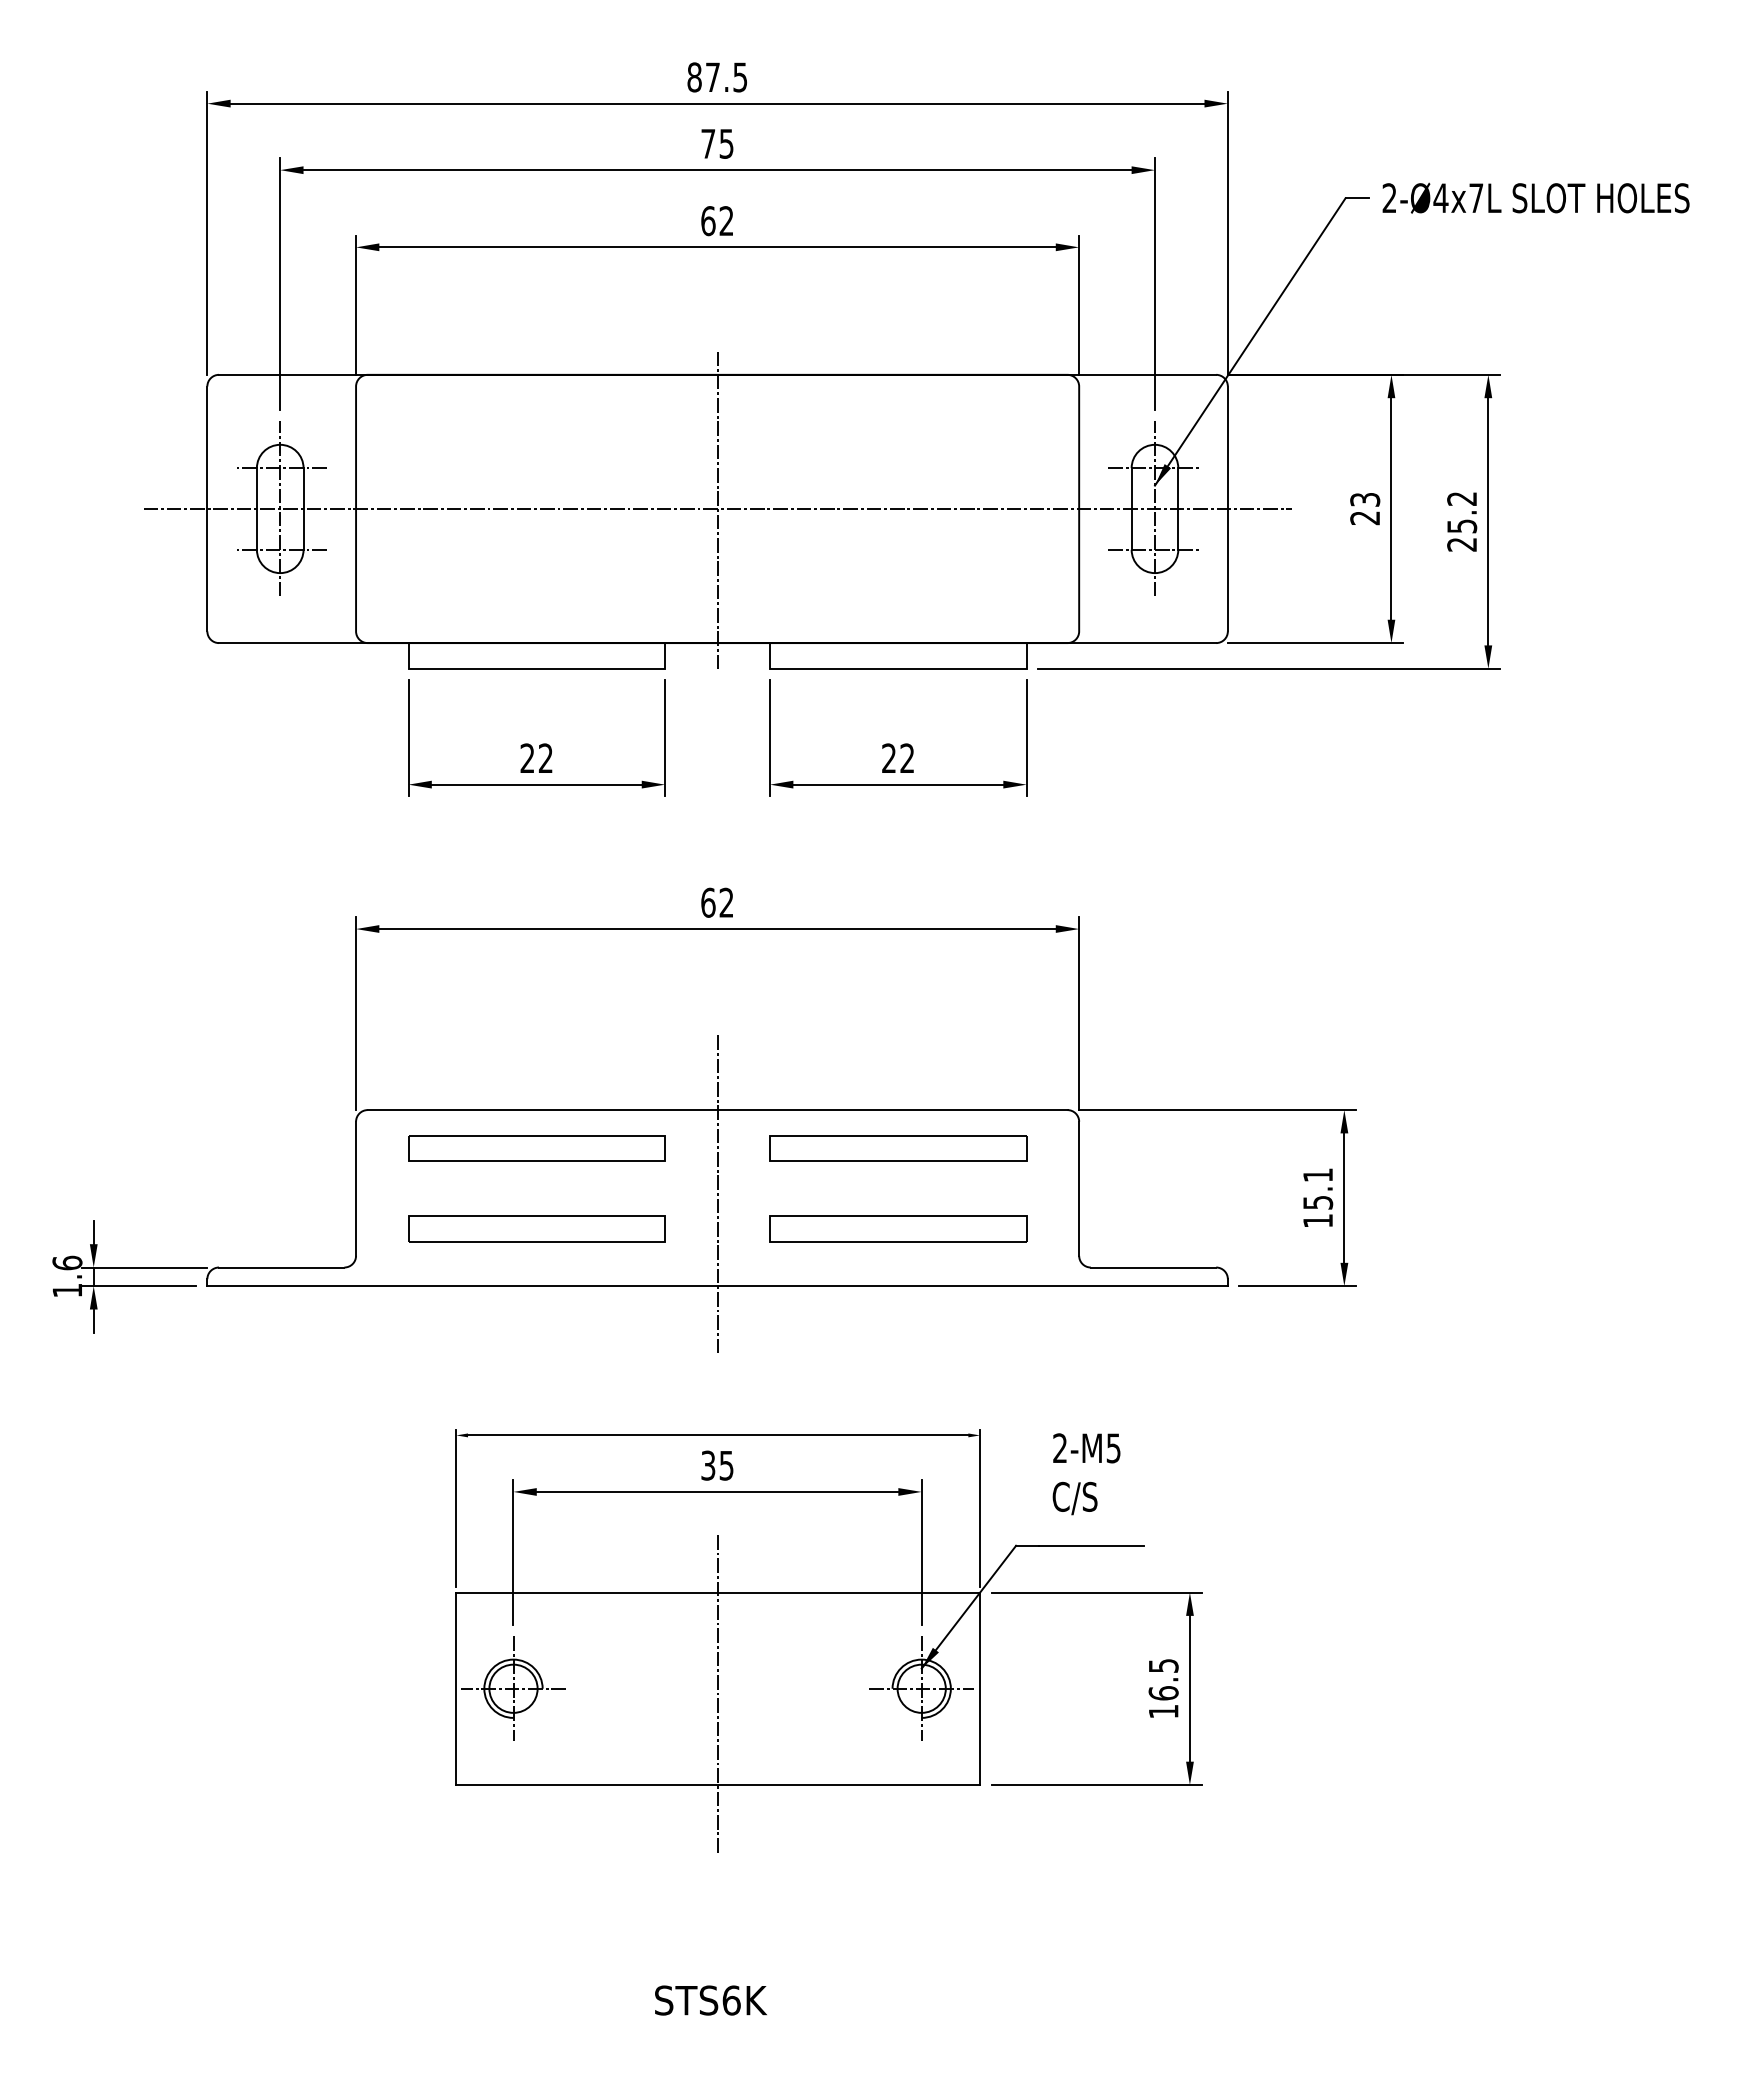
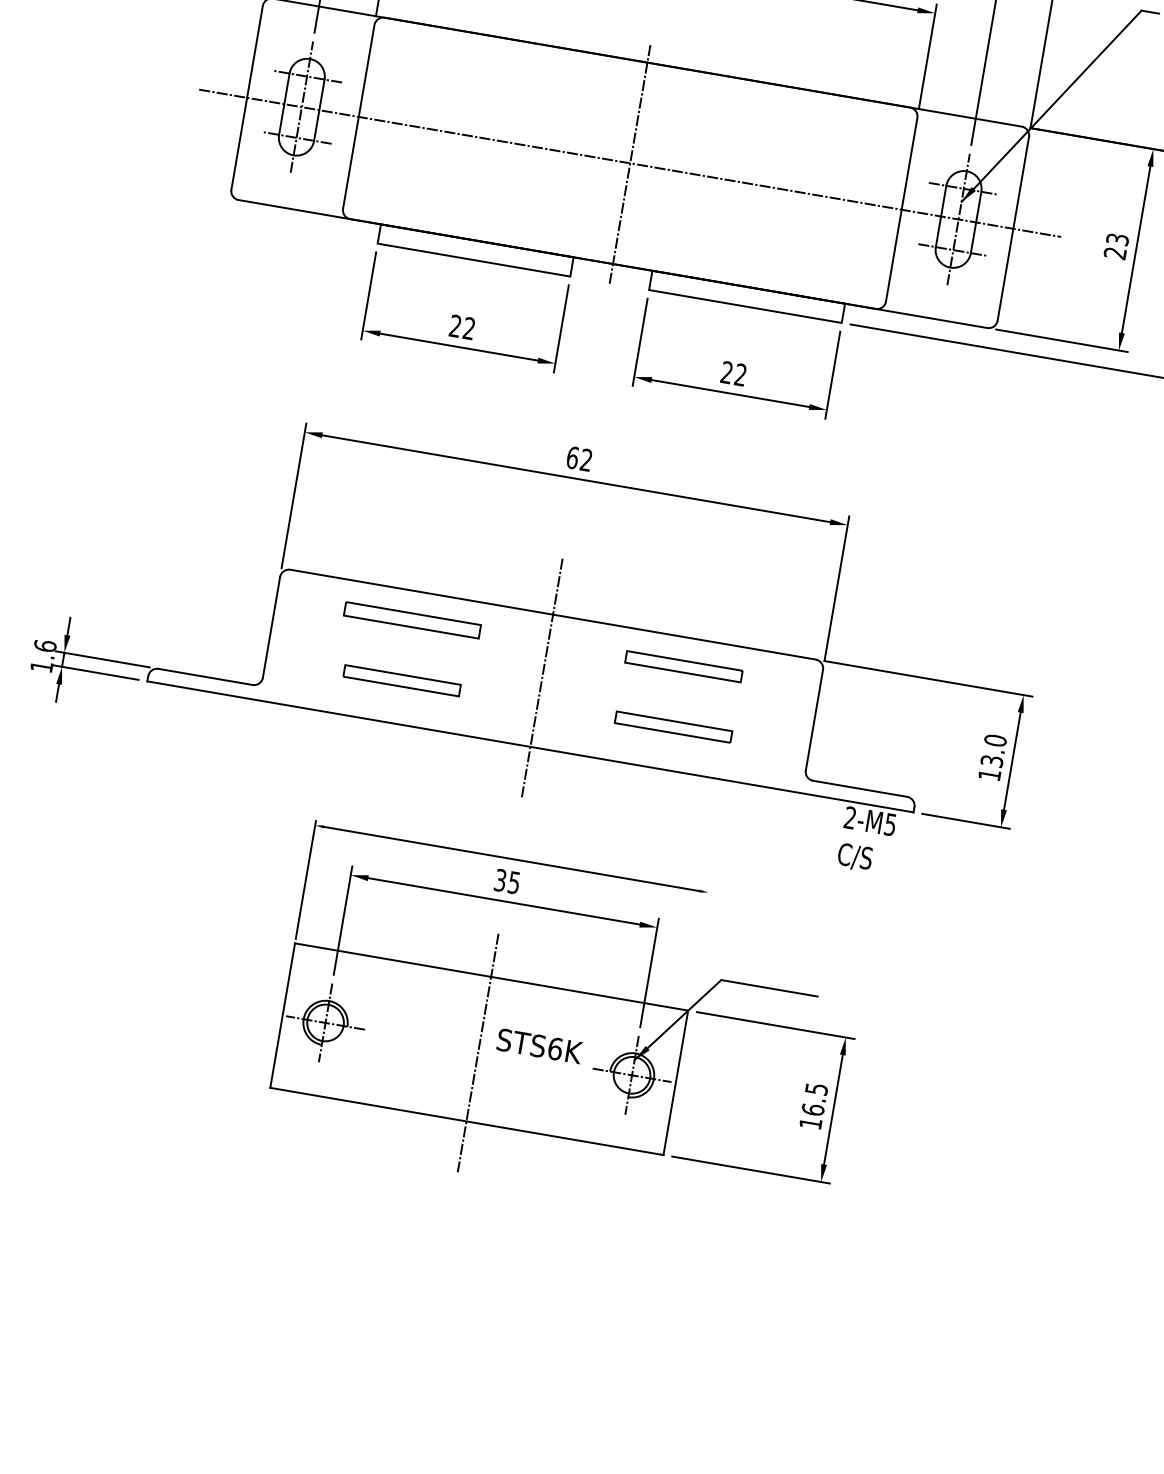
part: (536, 1148) -> (412, 620), size x0.7
part: (898, 1148) -> (683, 666), size x0.6
text: (1318, 1188) -> (994, 750), 15.1 -> 13.0
part: (536, 1228) -> (401, 680), size x0.6
part: (898, 1228) -> (673, 726), size x0.6
text: (1086, 1474) -> (866, 840), moved
line: (980, 1507) -> (699, 946), removed
text: (710, 2000) -> (539, 1046), moved

